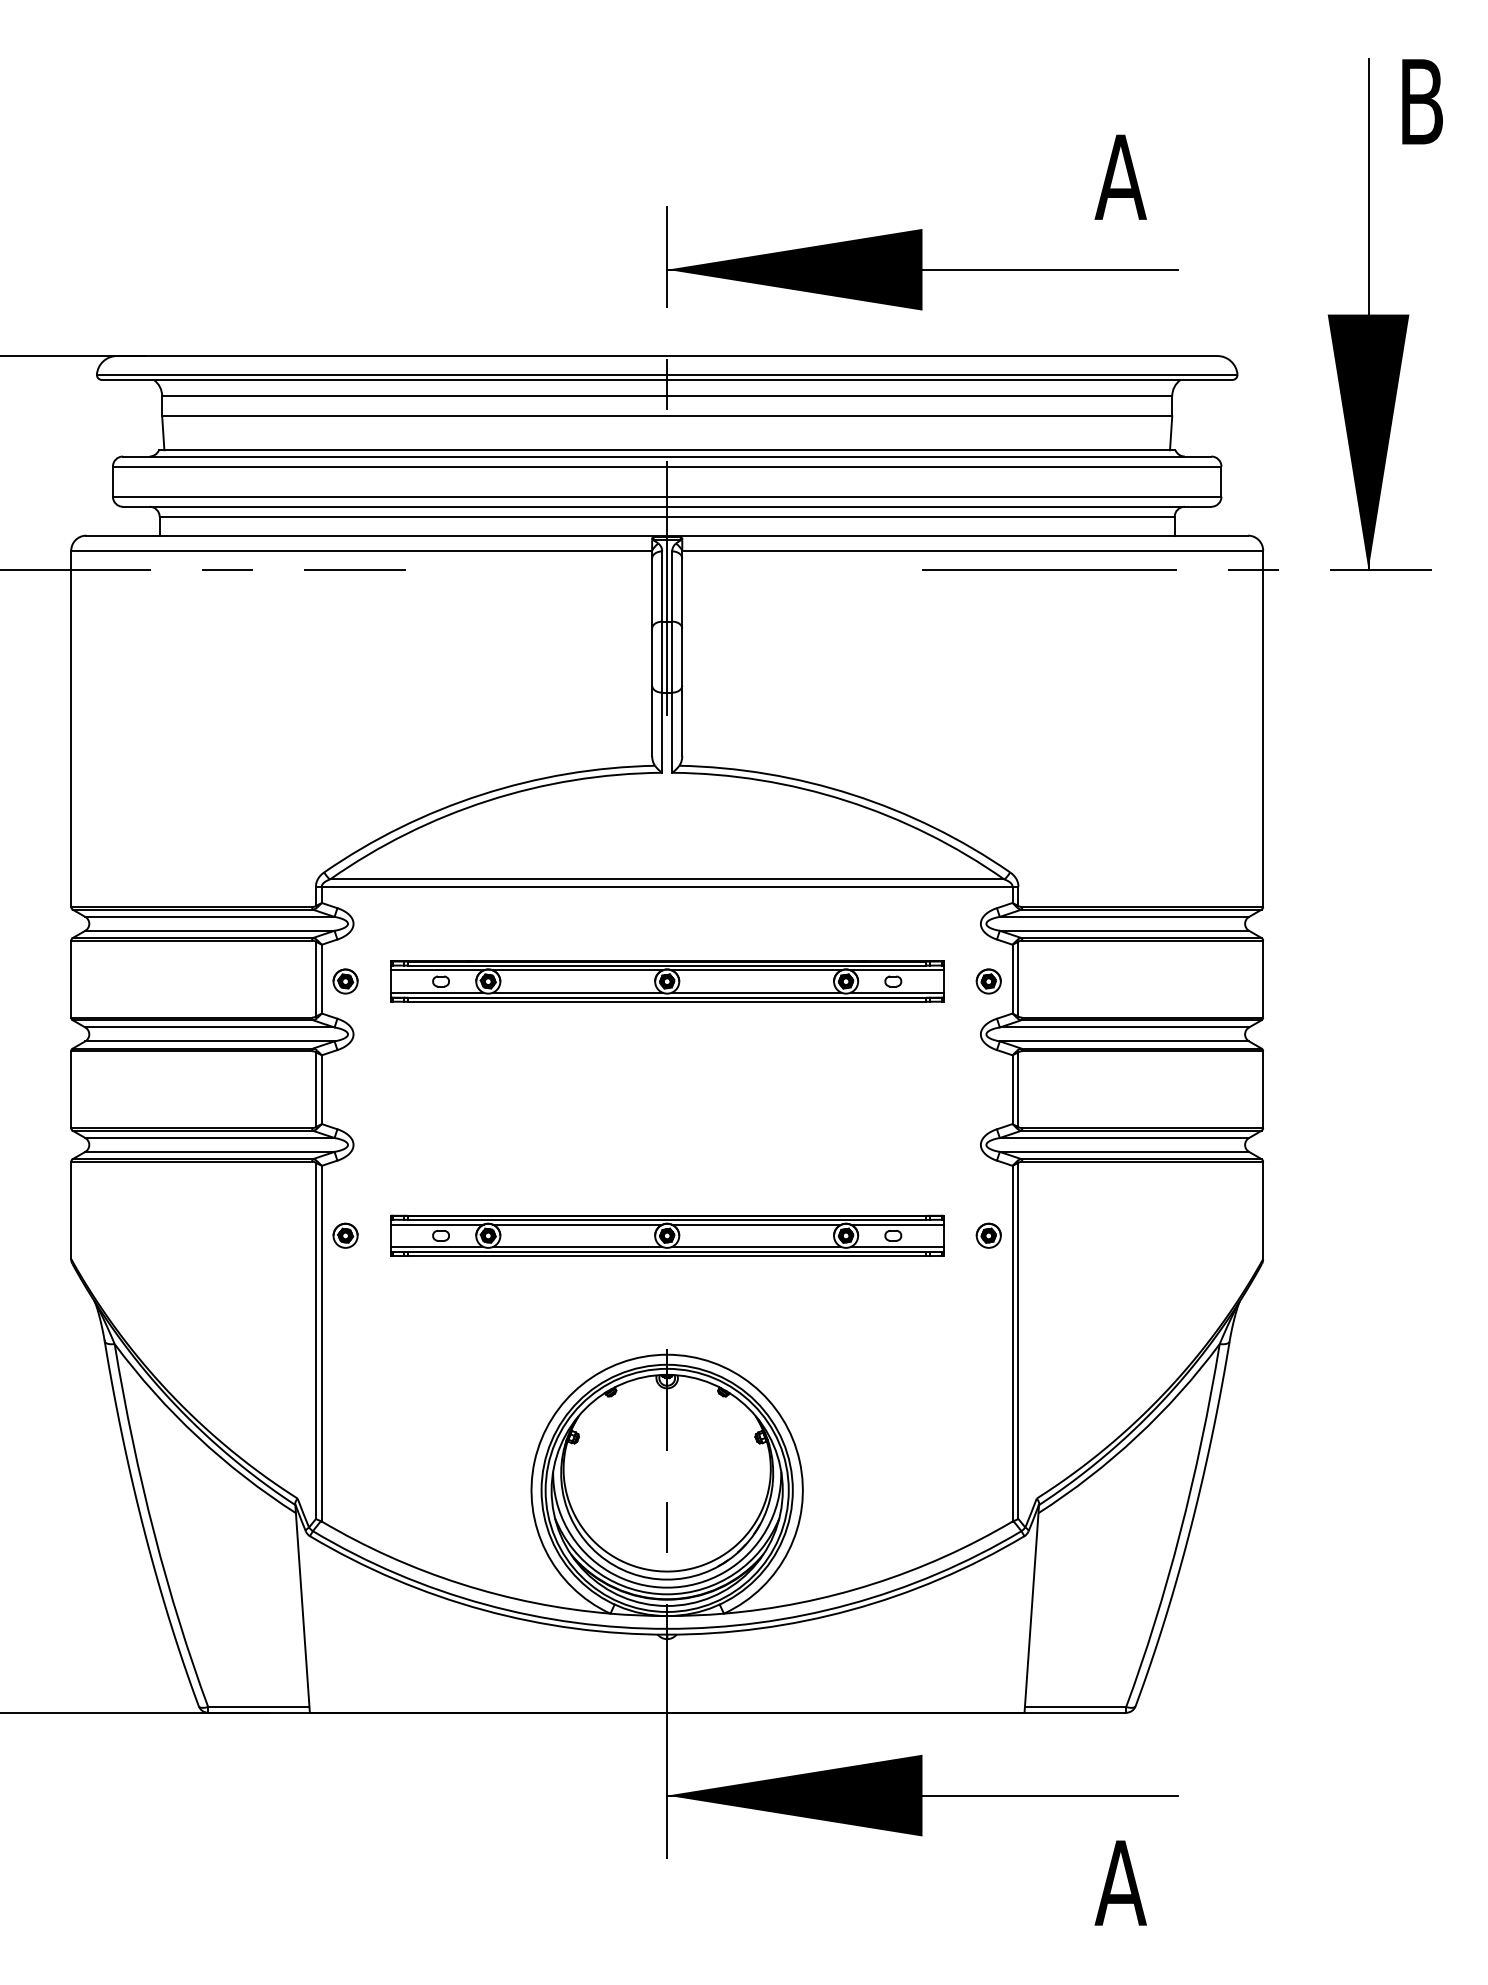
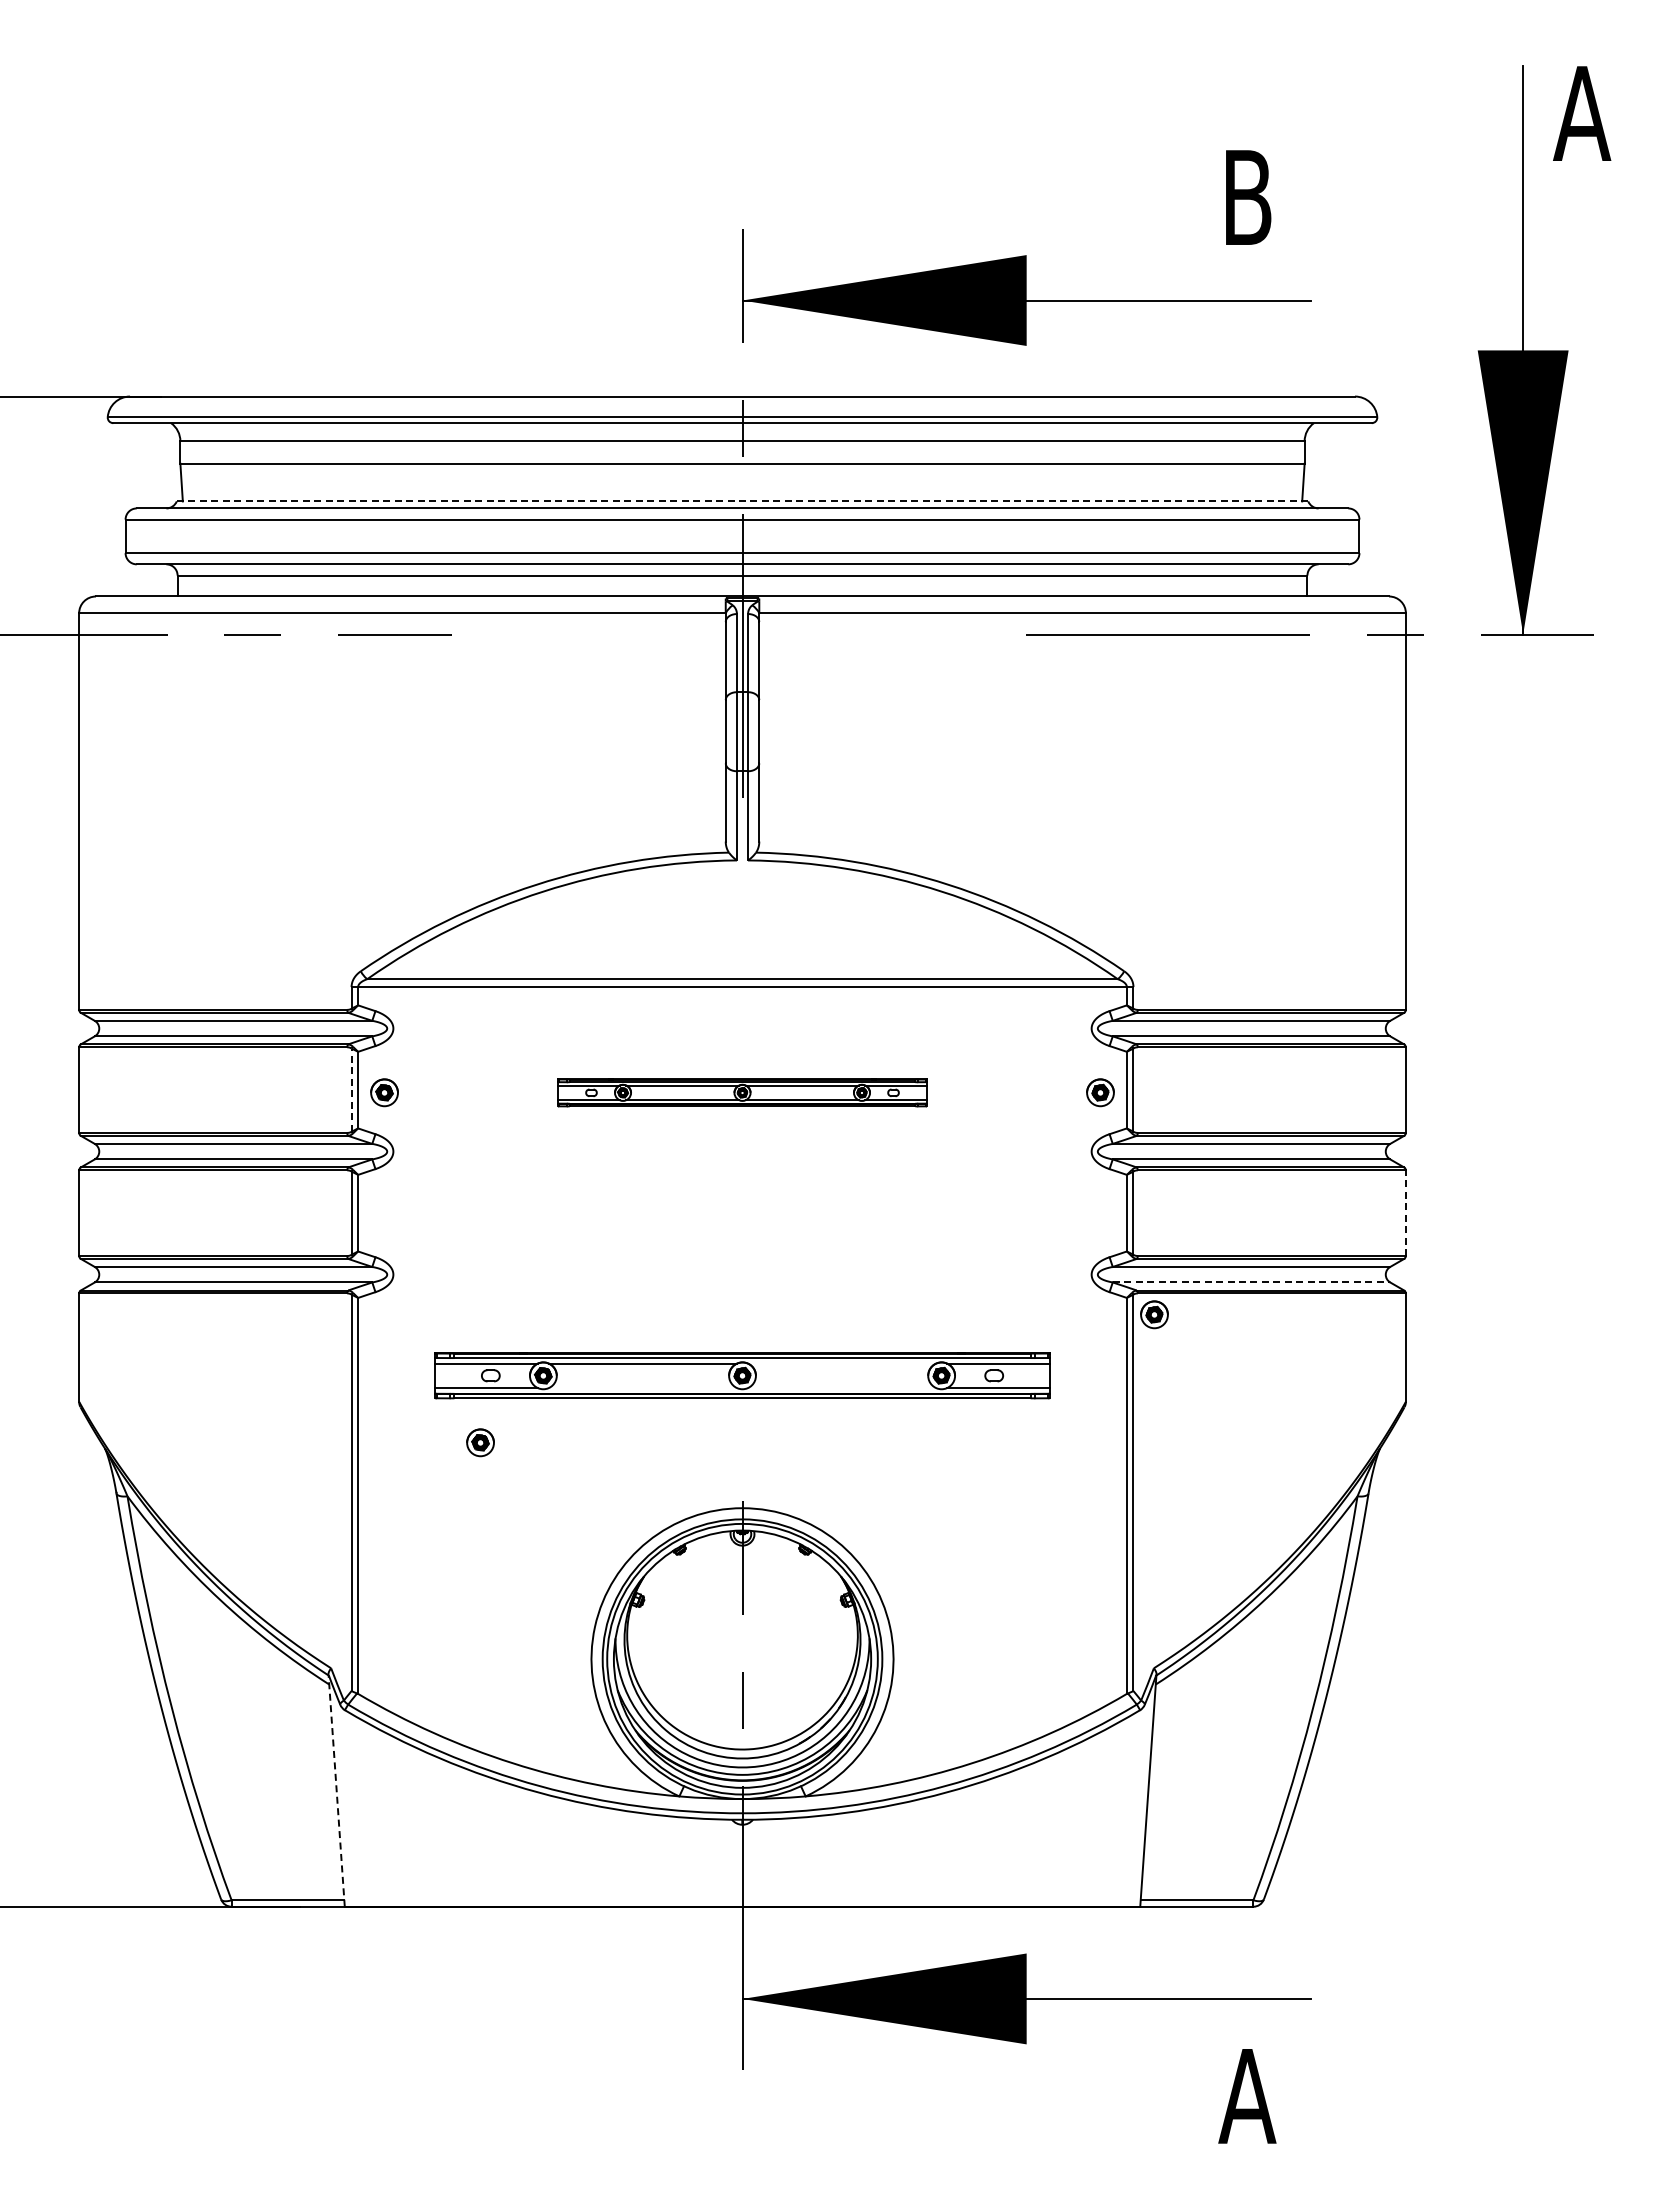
text: (1421, 101) -> (1582, 113), B -> A
text: (1120, 177) -> (1247, 197), A -> B
line: (667, 450) -> (742, 501), solid -> dashed
line: (315, 979) -> (351, 1090), solid -> dashed
part: (667, 981) -> (742, 1092), size x0.6
line: (1262, 1089) -> (1405, 1213), solid -> dashed
line: (1124, 1151) -> (1251, 1282), solid -> dashed
line: (756, 1224) -> (841, 1363), removed
part: (345, 1235) -> (480, 1442), moved
part: (988, 1235) -> (1154, 1314), moved
line: (577, 1247) -> (642, 1388), removed
line: (756, 1247) -> (841, 1388), removed
line: (302, 1609) -> (336, 1791), solid -> dashed

